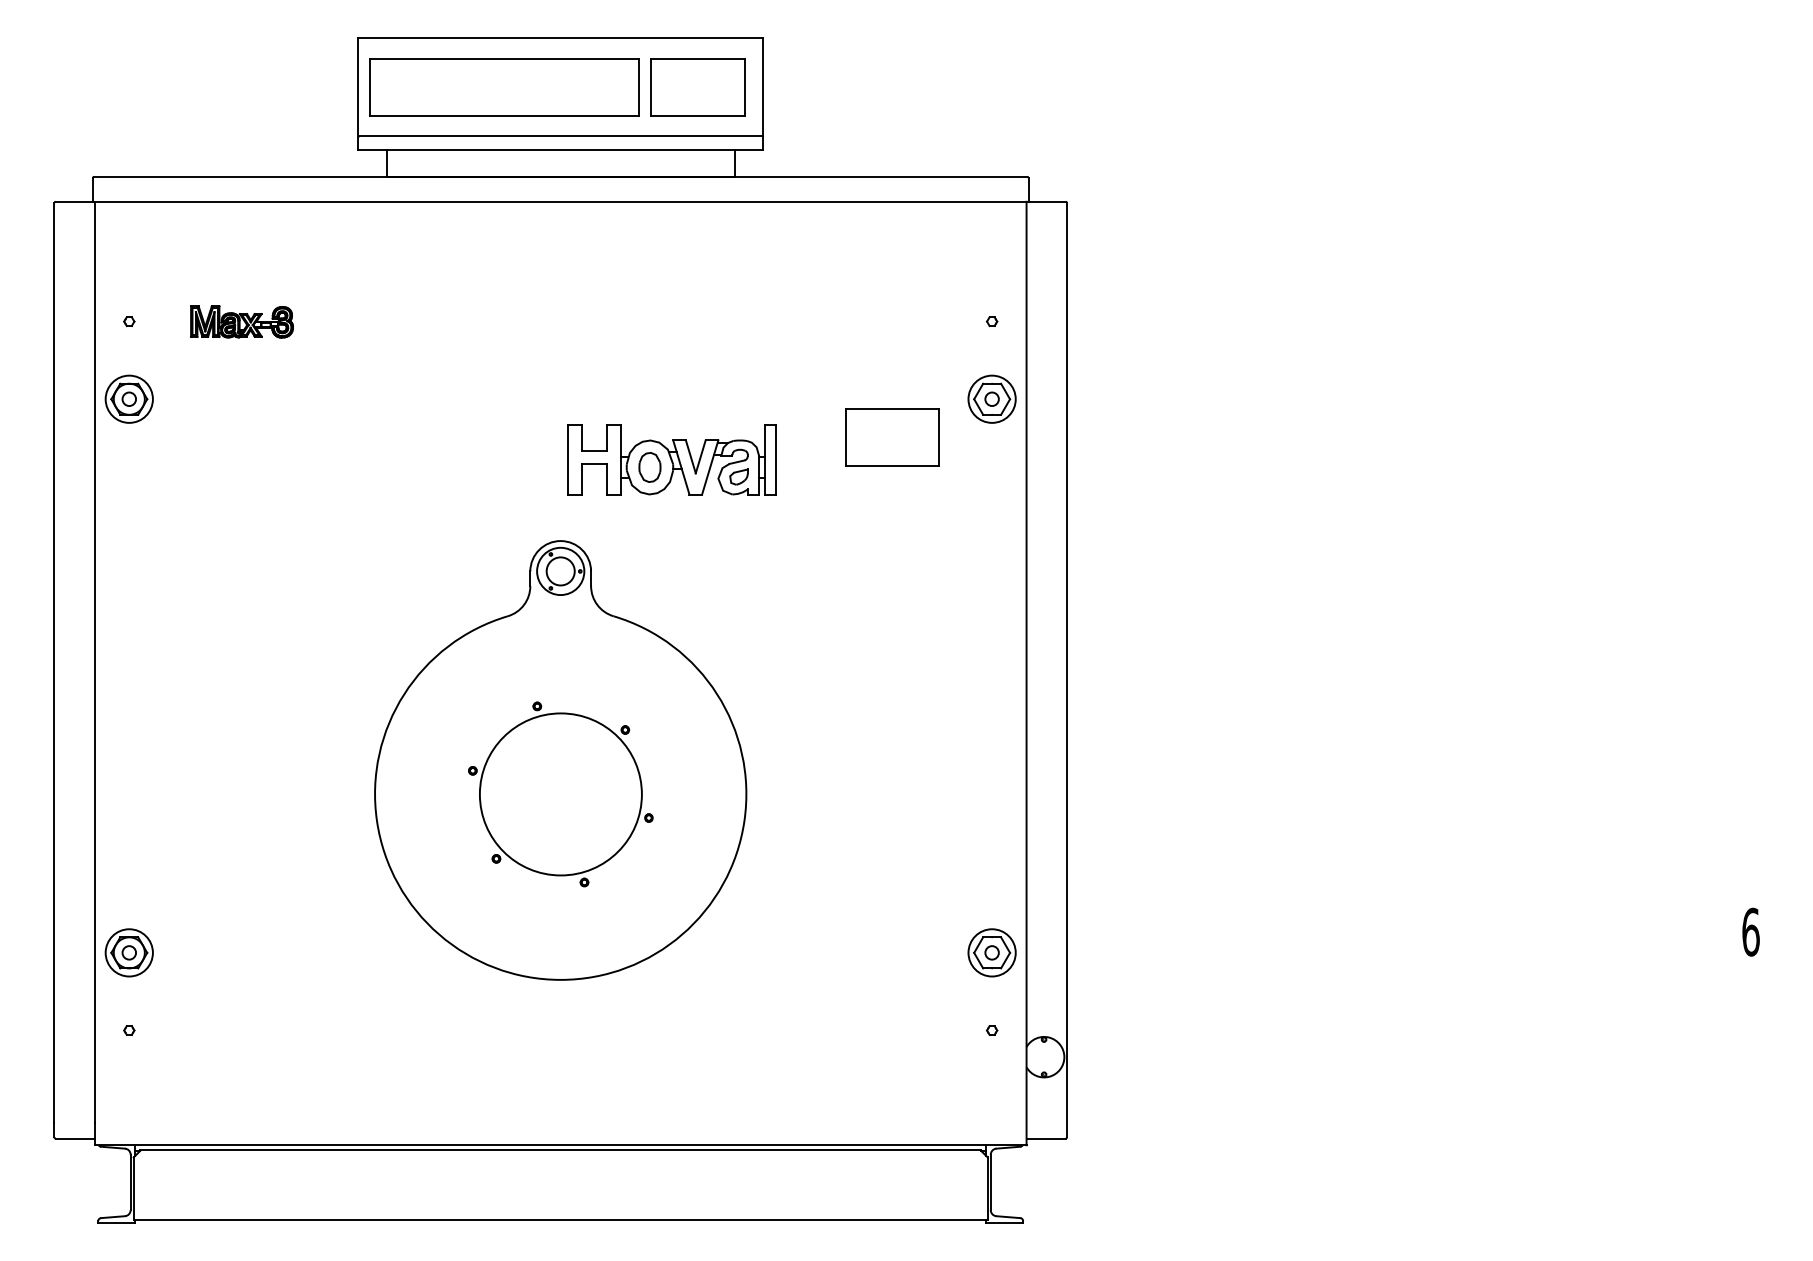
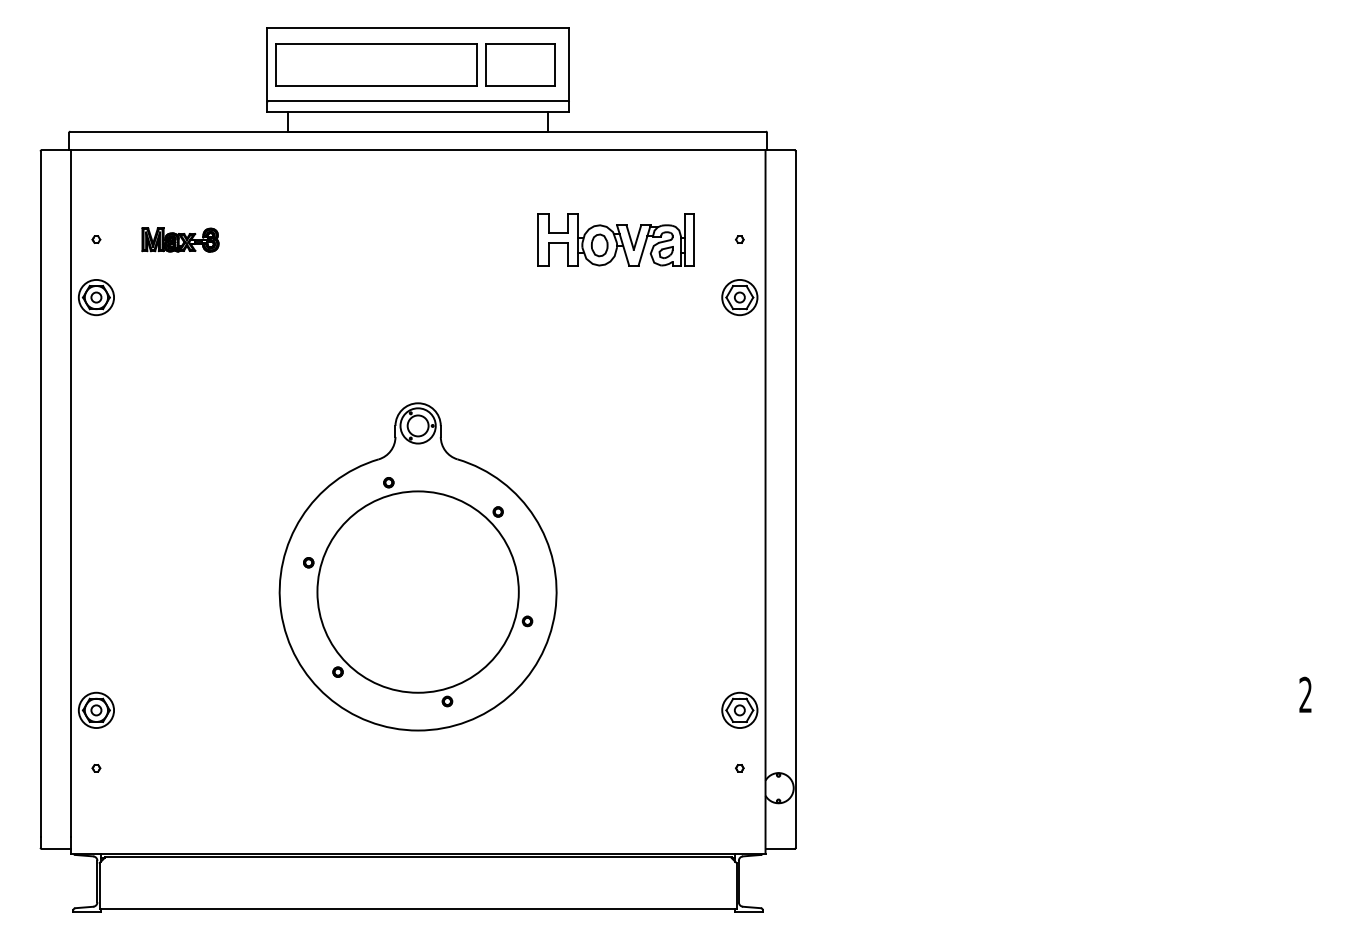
part: (892, 436) -> (665, 325), removed
part: (671, 459) -> (615, 239), moved
part: (561, 794) -> (418, 592), size x1.67
text: (1750, 931) -> (1305, 694), 6 -> 2

